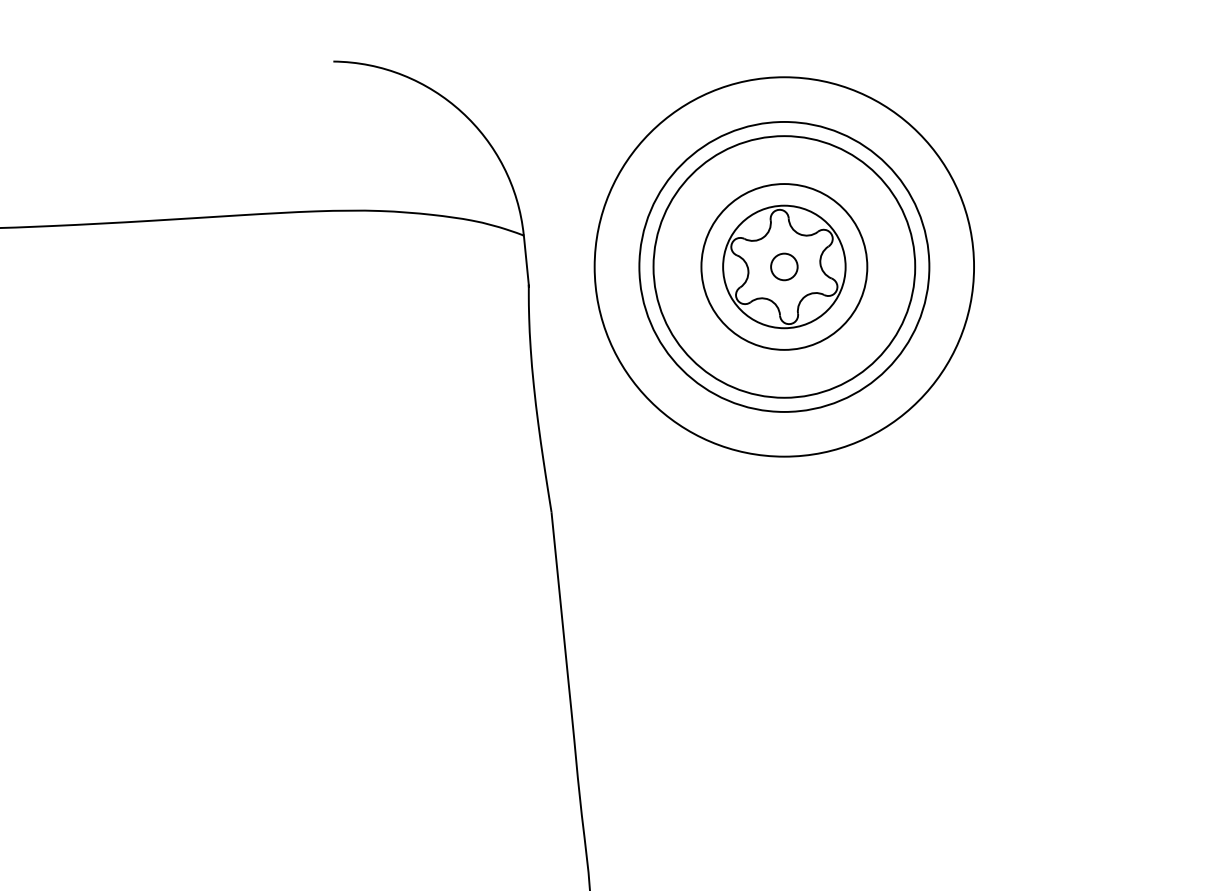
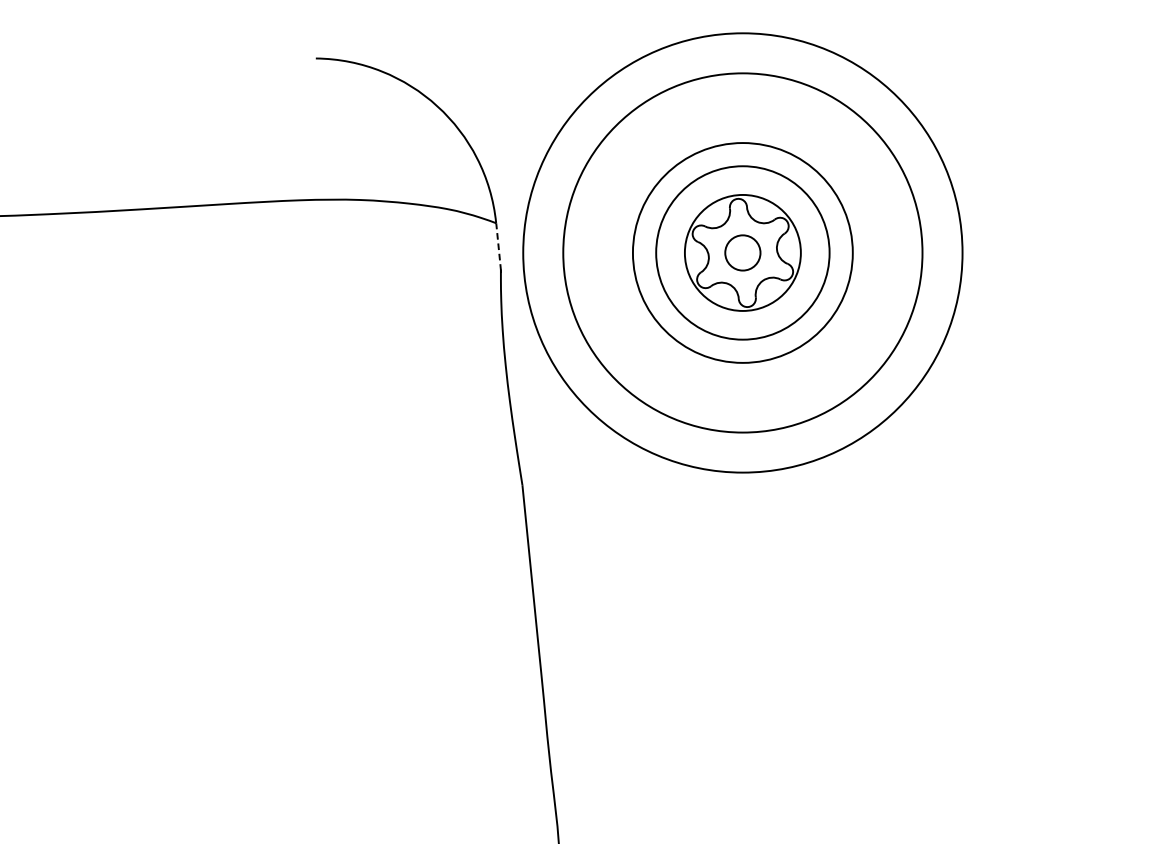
line: (526, 260) -> (498, 246), solid -> dashed
circle: (784, 266) -> (743, 252), size x0.7
circle: (784, 266) -> (743, 252), size x1.4
circle: (784, 266) -> (743, 252), size x1.4
circle: (784, 266) -> (743, 252), size x1.6

